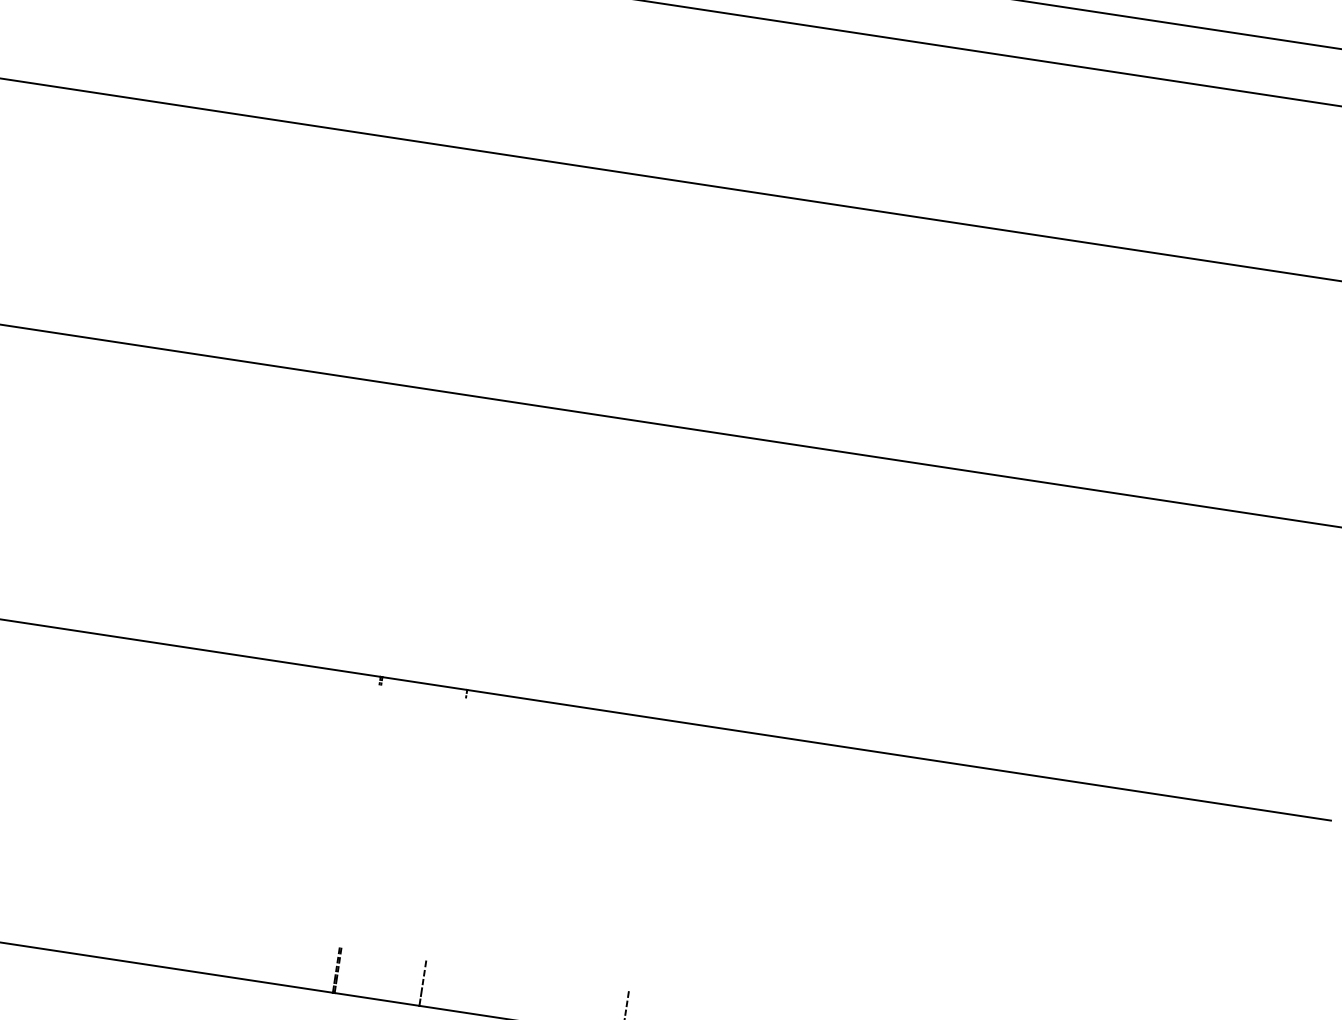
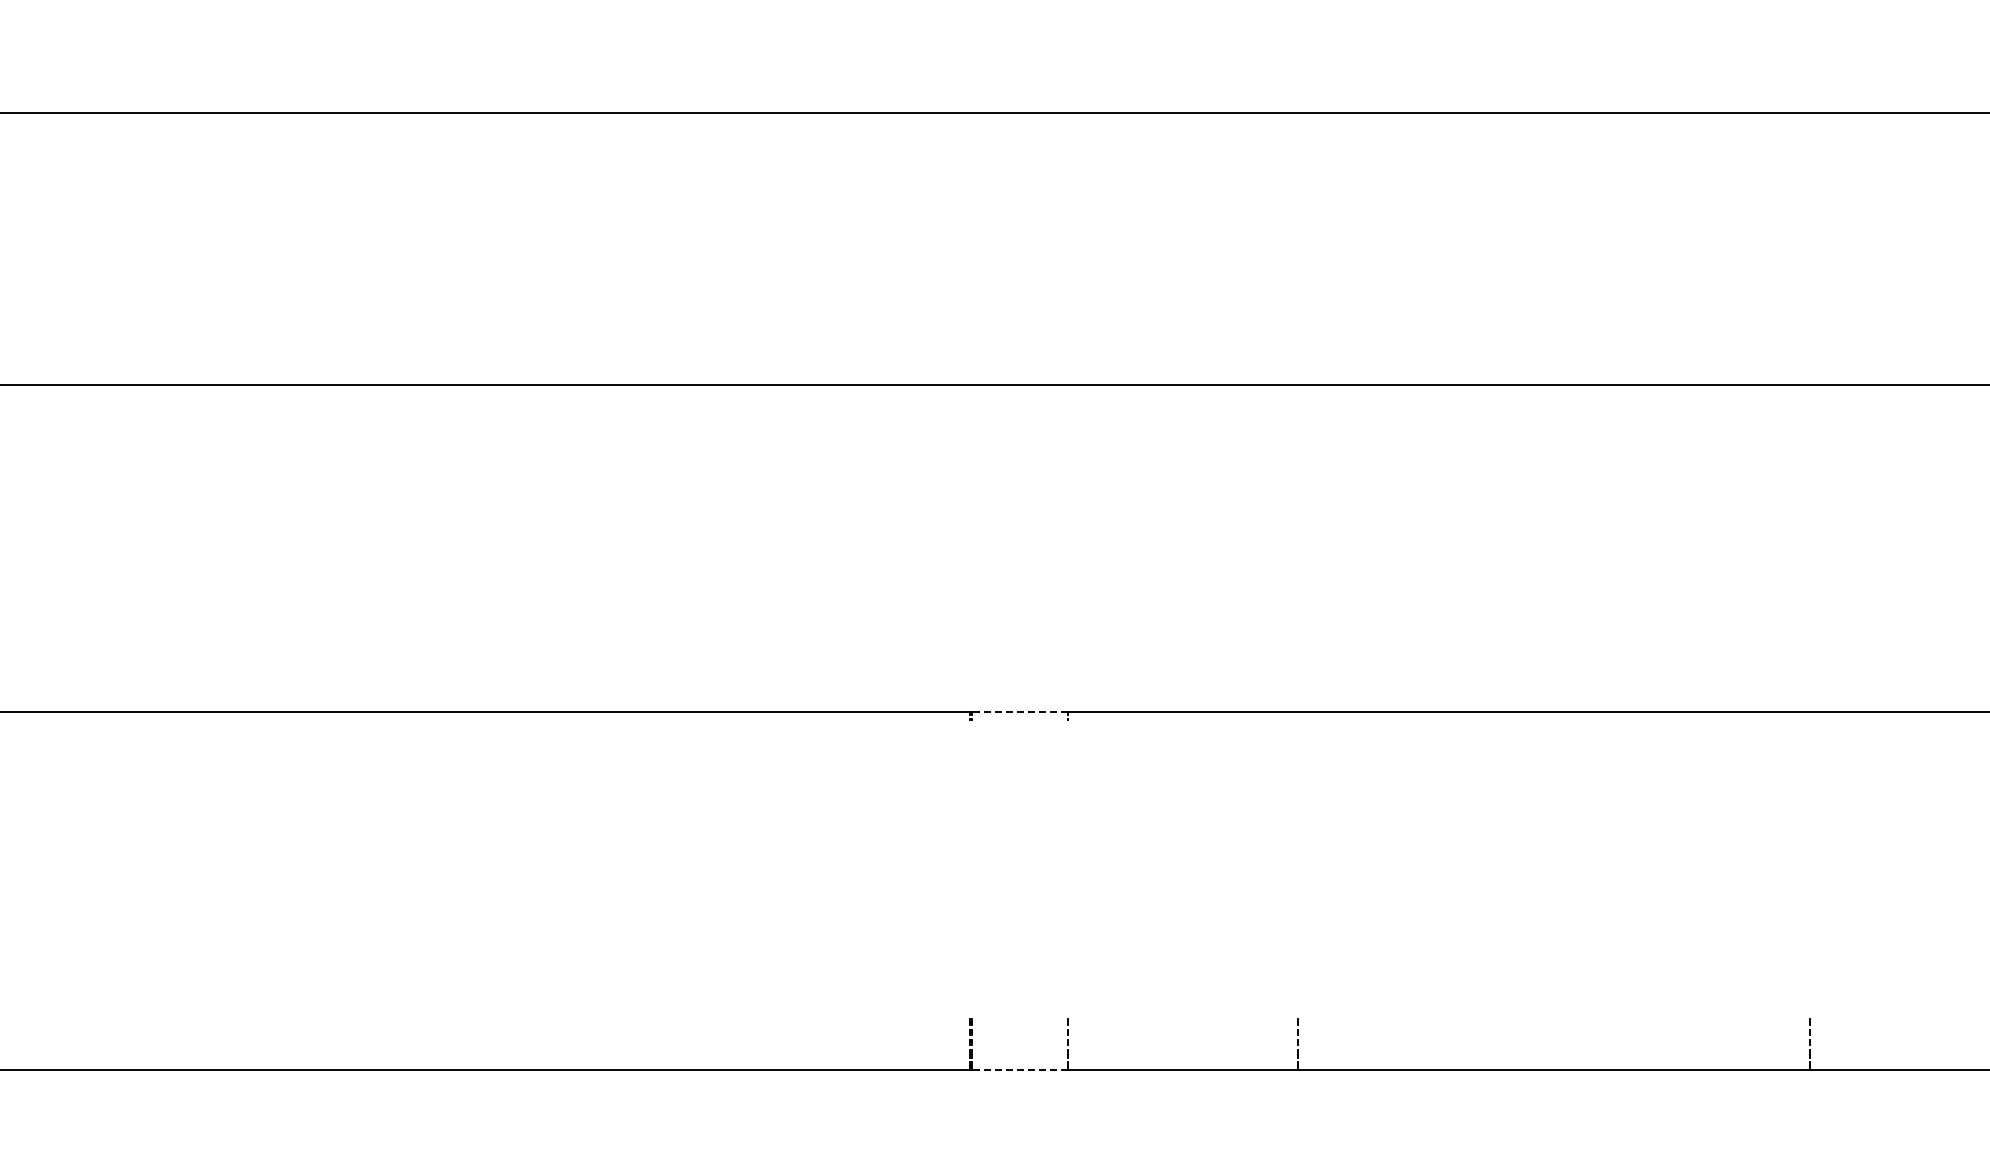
line: (424, 683) -> (1019, 711), solid -> dashed
line: (376, 999) -> (1019, 1069), solid -> dashed

